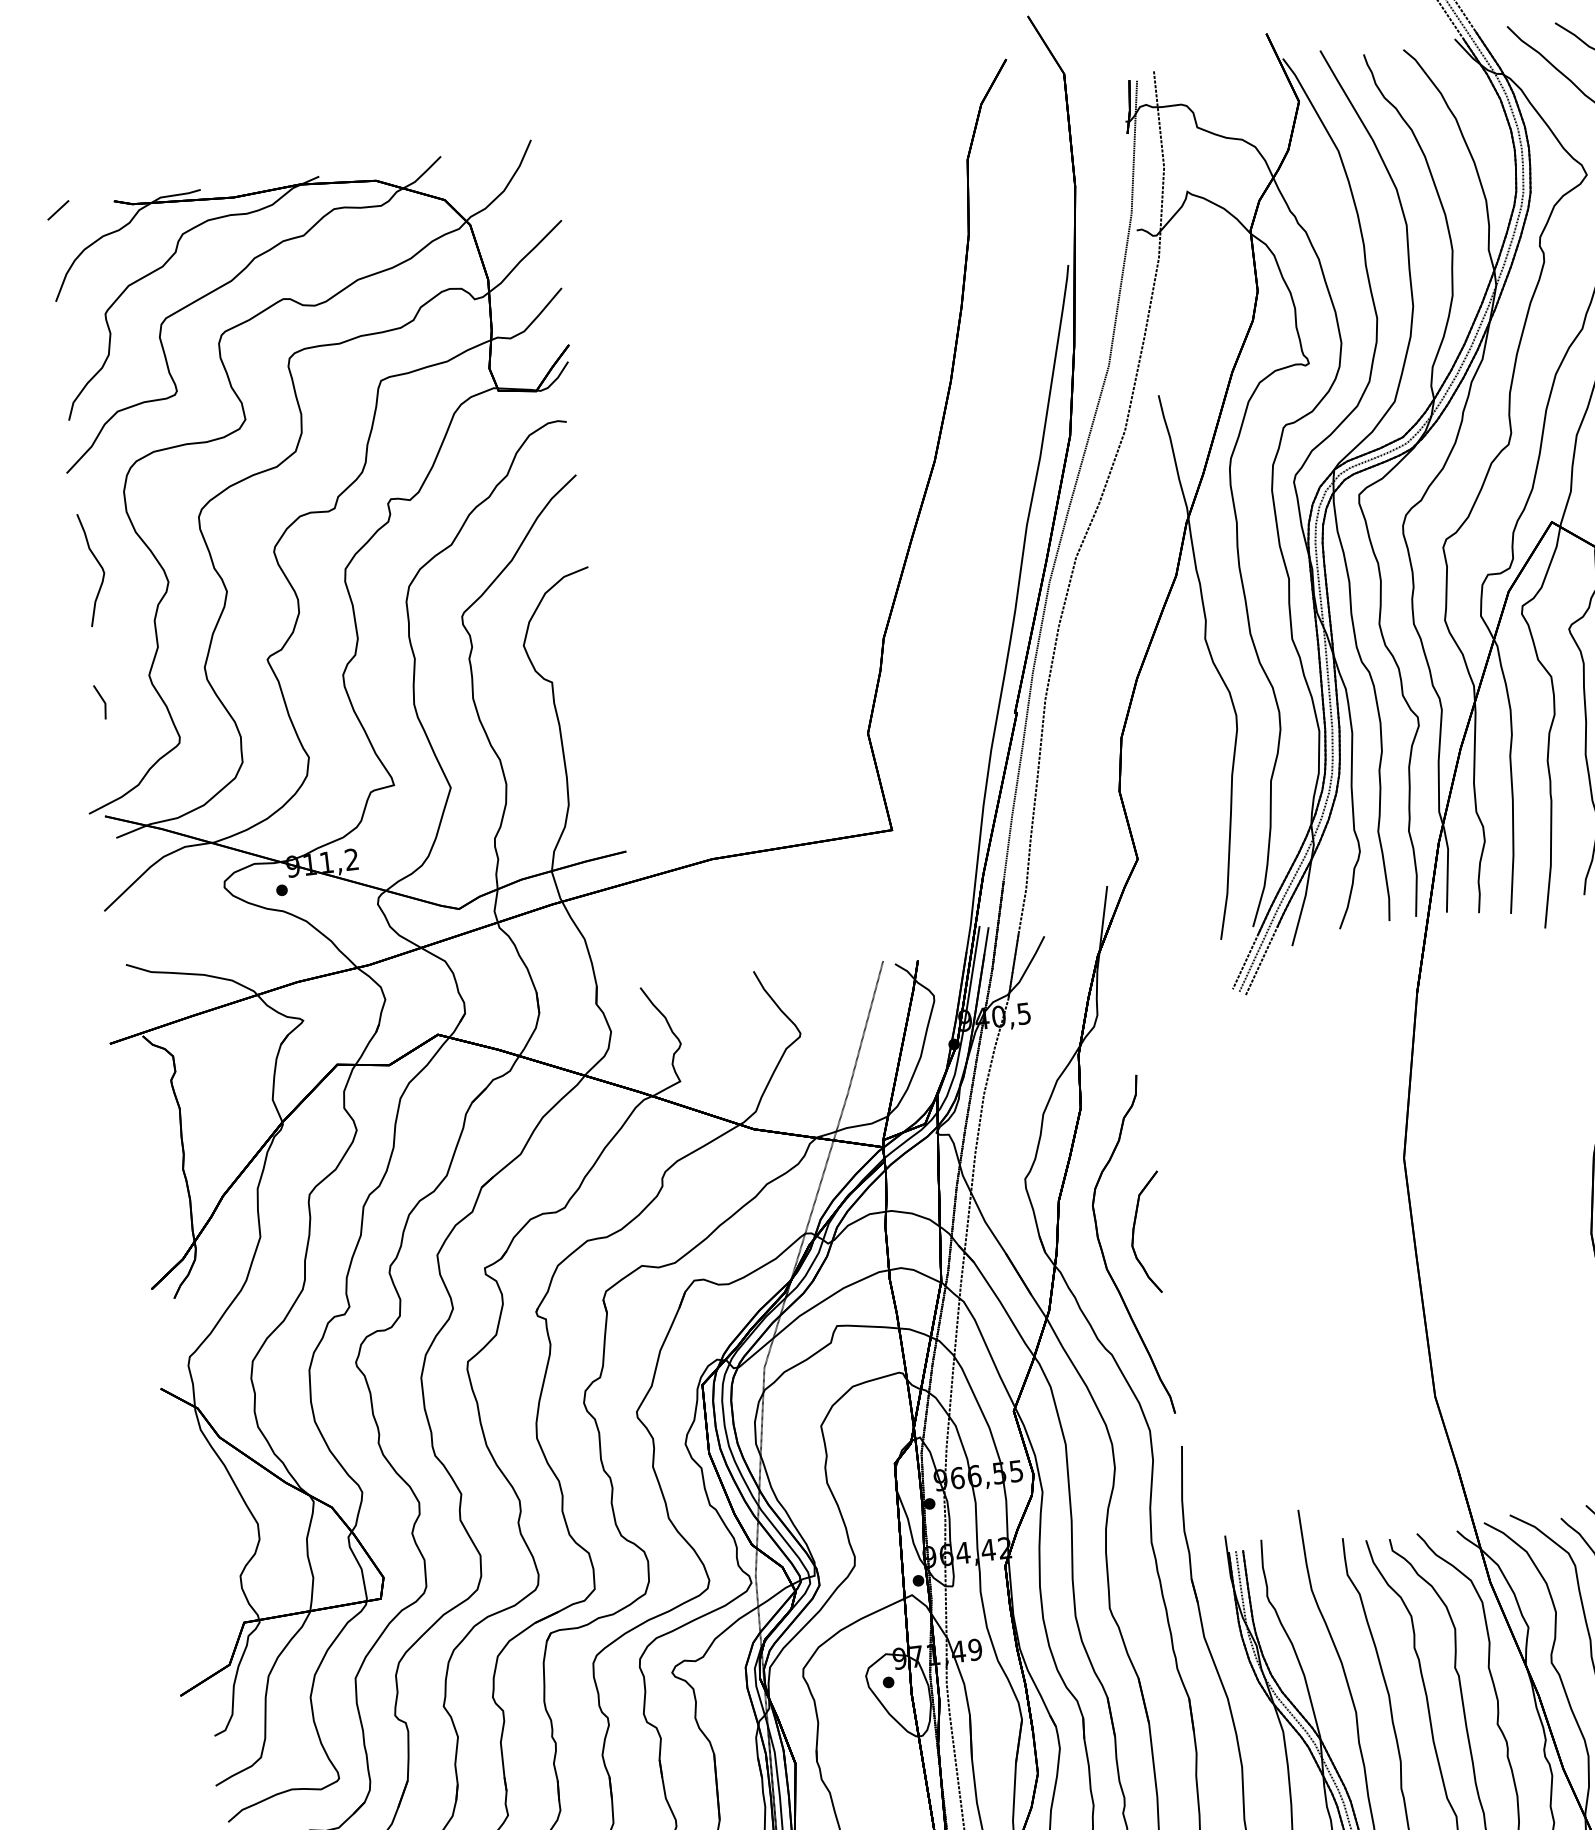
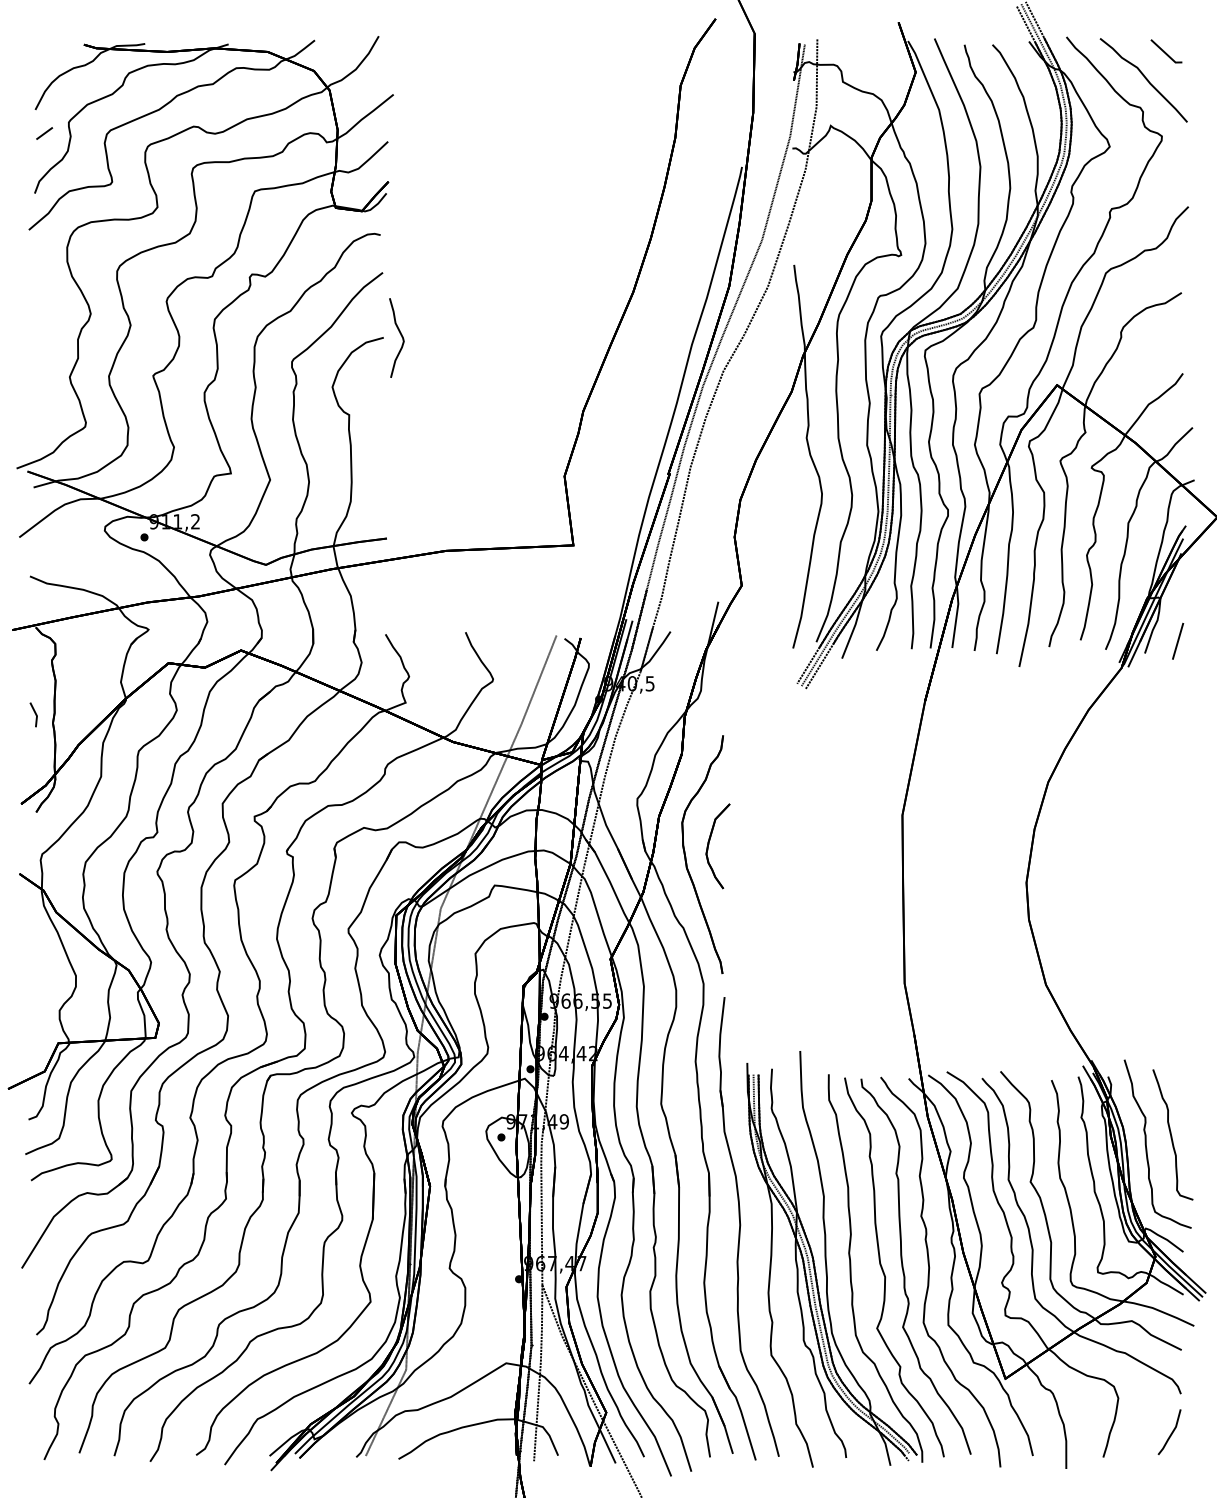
line: (58, 210) -> (44, 133), moved
curve: (98, 565) -> (400, 335), moved
line: (101, 700) -> (34, 713), moved

